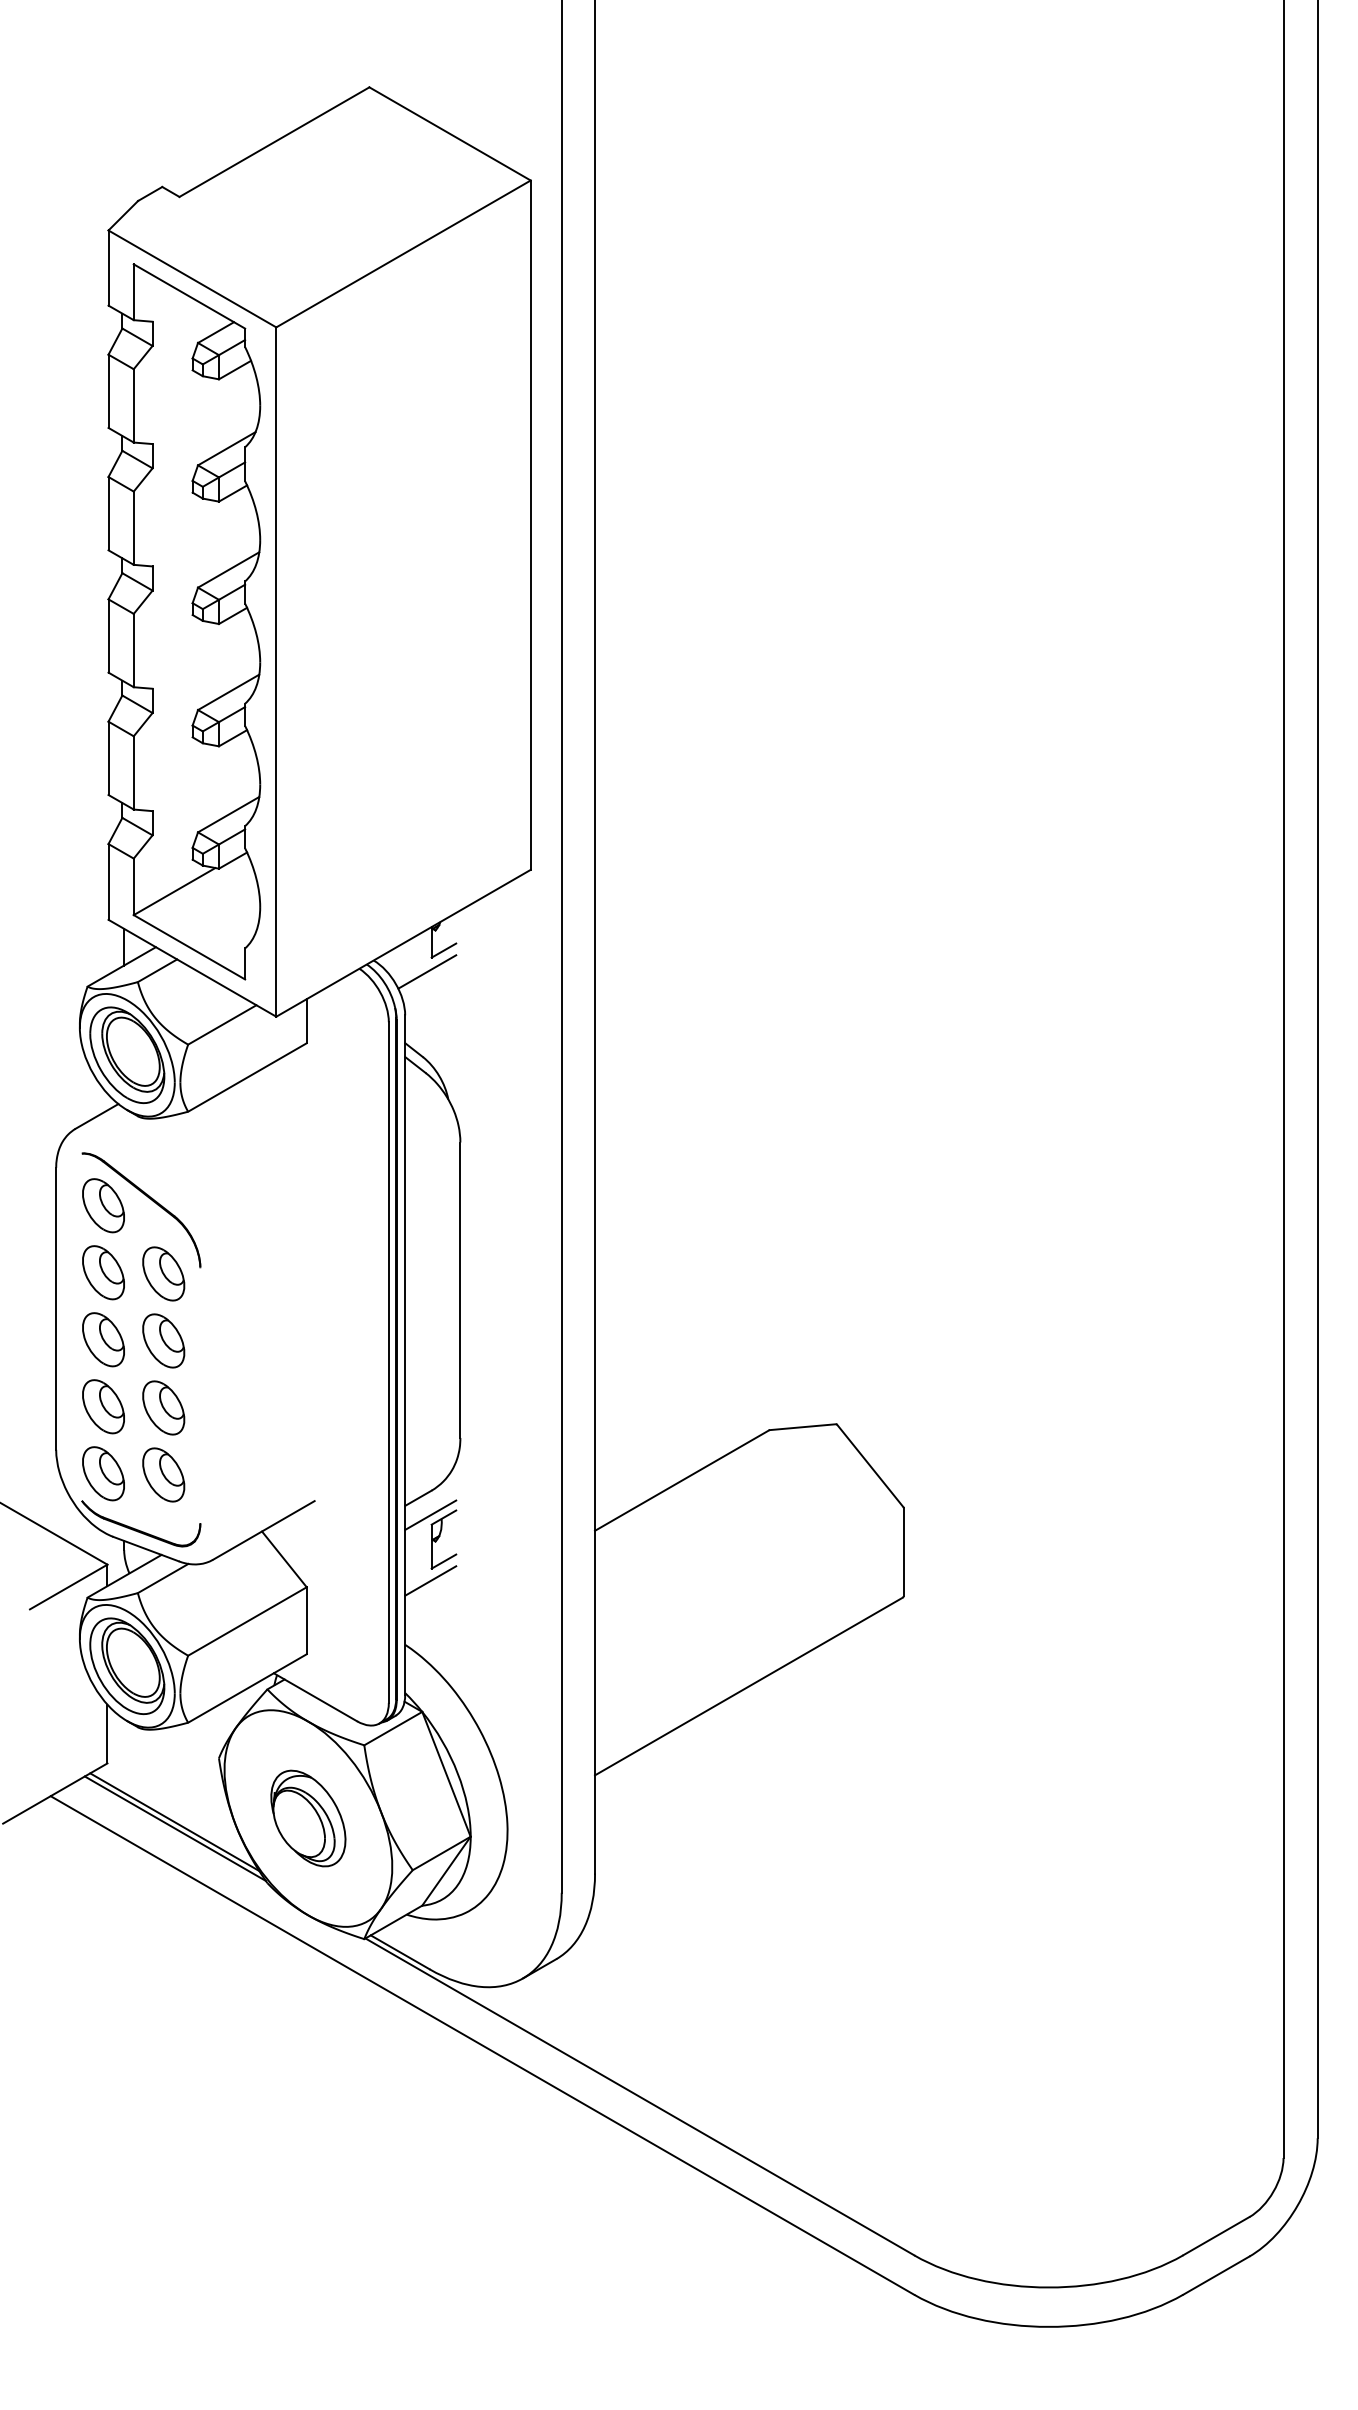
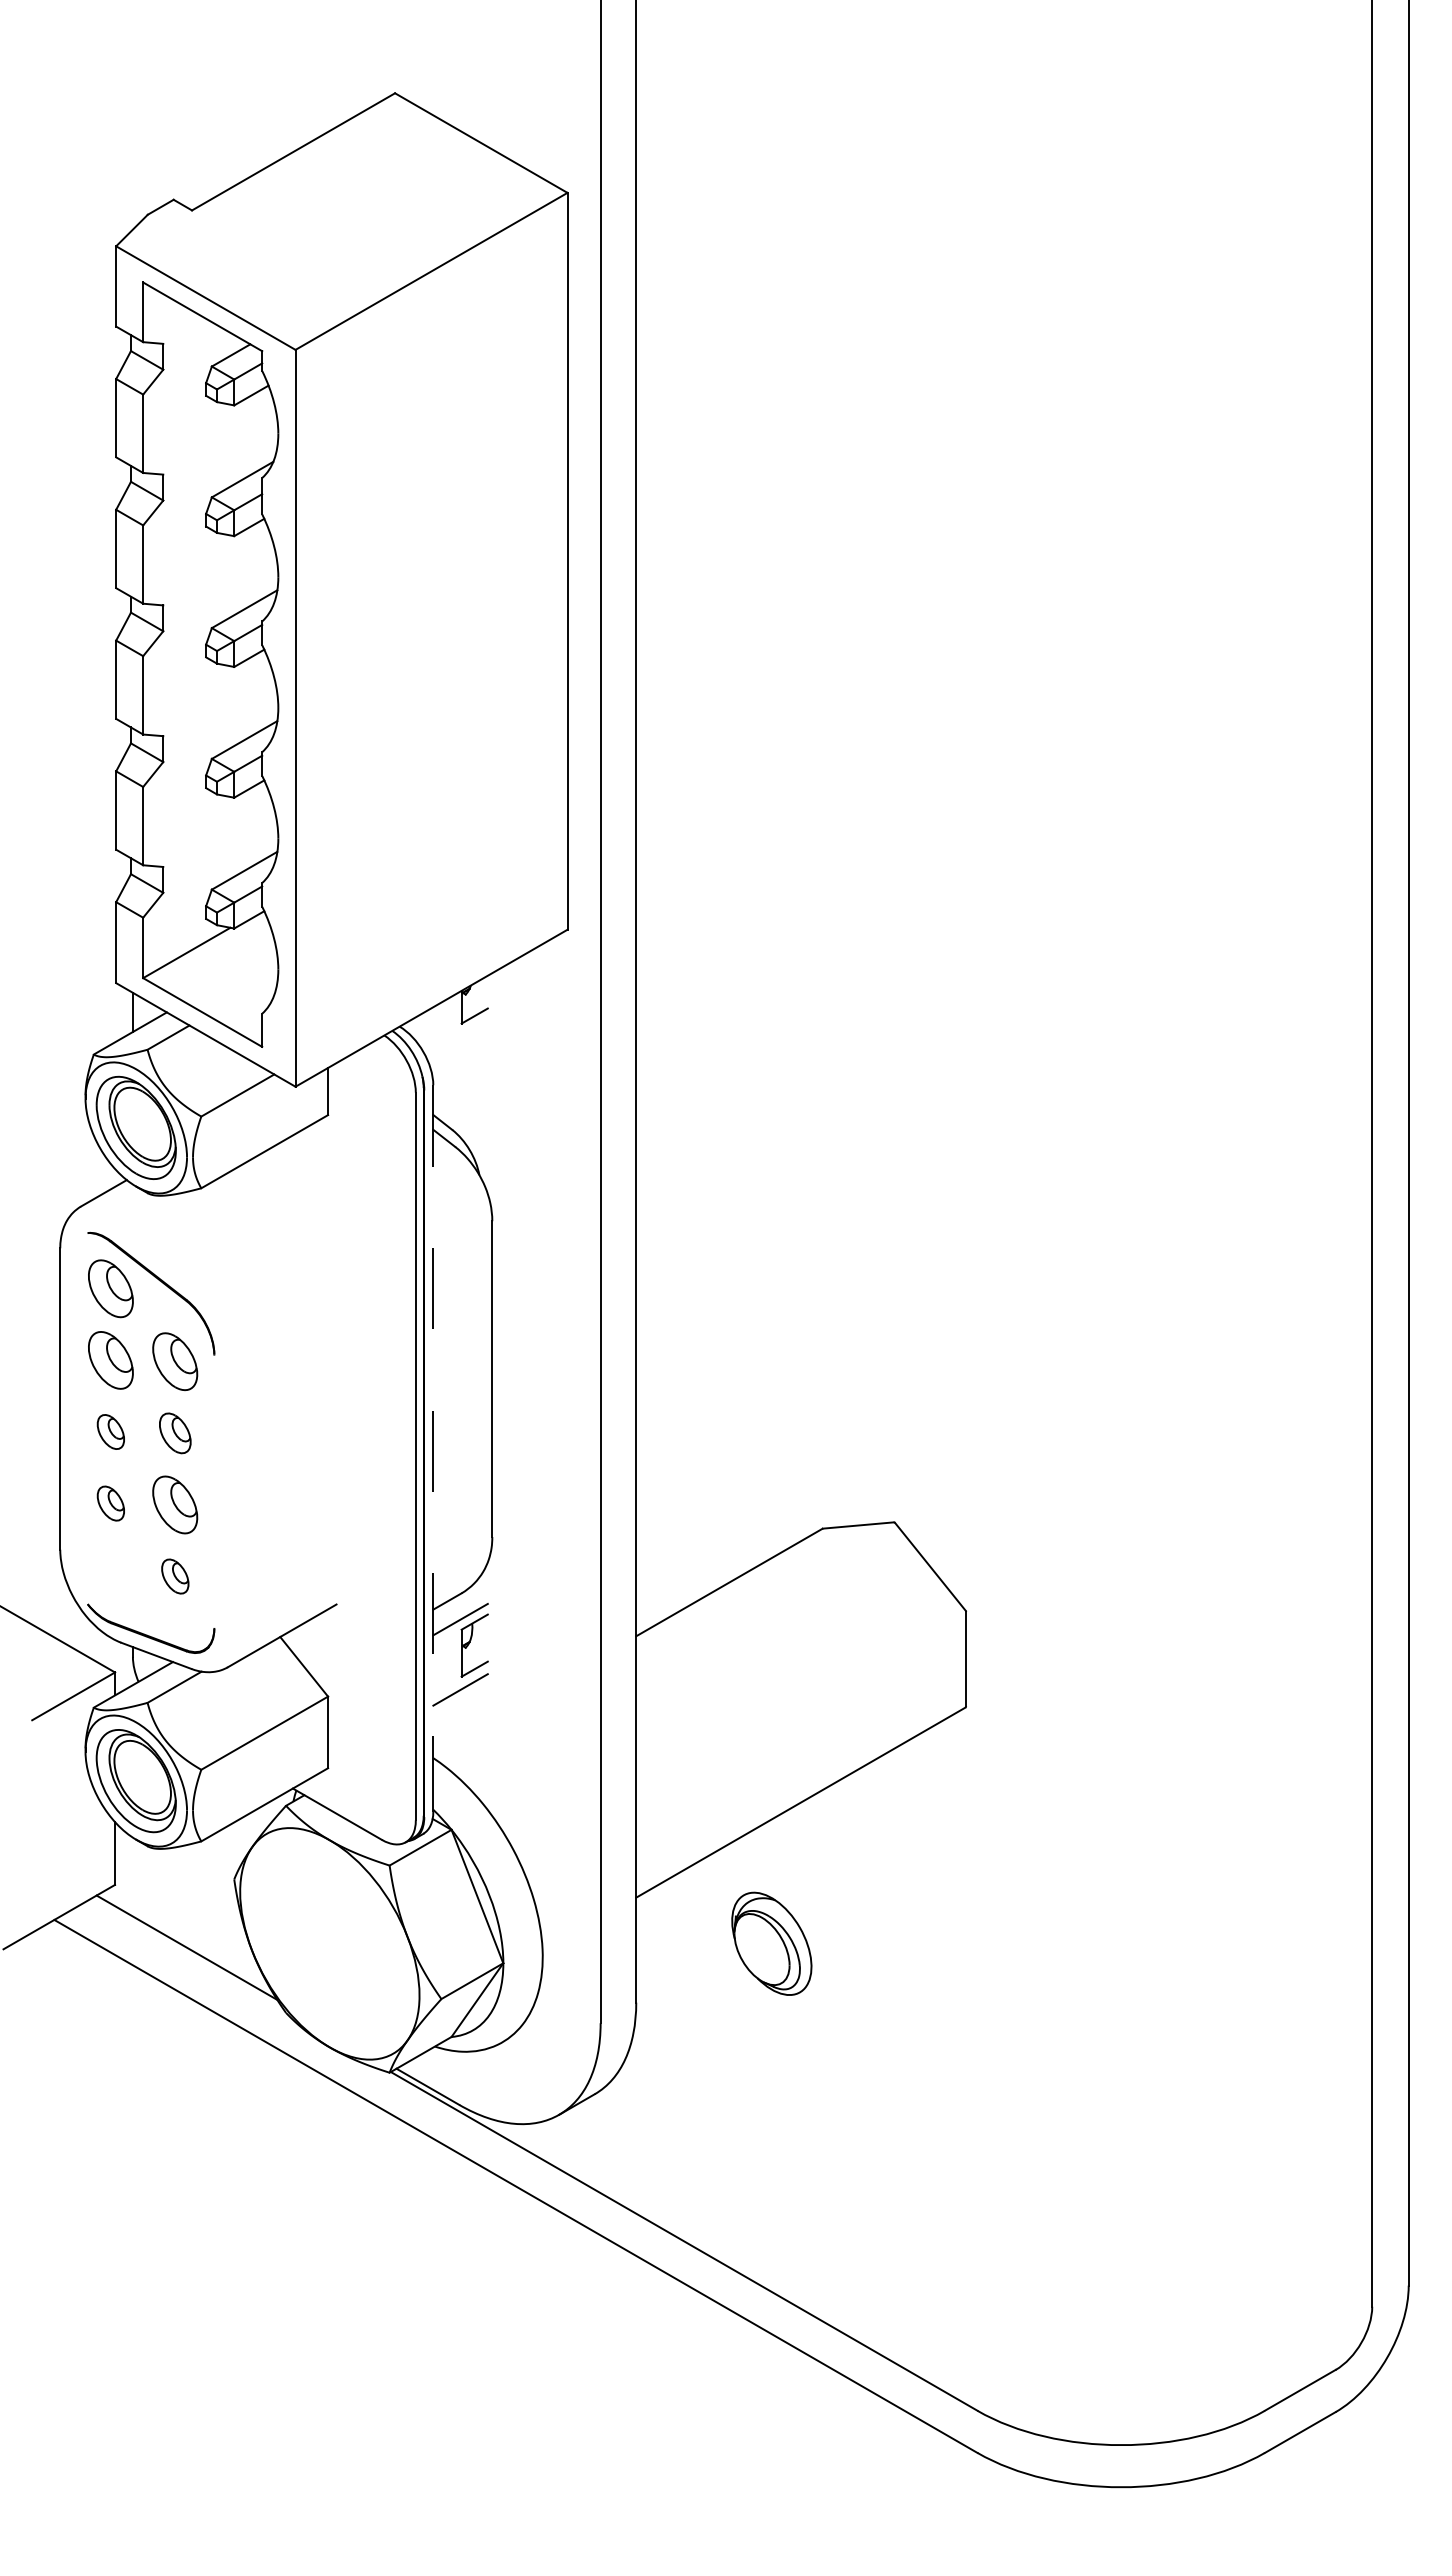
line: (426, 971) -> (456, 1038), removed
part: (103, 1339) -> (110, 1431), size x0.6
part: (164, 1341) -> (175, 1433), size x0.7
line: (405, 1356) -> (433, 1449), solid -> dashed
part: (103, 1406) -> (110, 1503), size x0.6
part: (103, 1473) -> (110, 1575), removed
part: (164, 1474) -> (175, 1576), size x0.6
part: (308, 1818) -> (771, 1943), moved
line: (175, 1828) -> (187, 1954), removed

